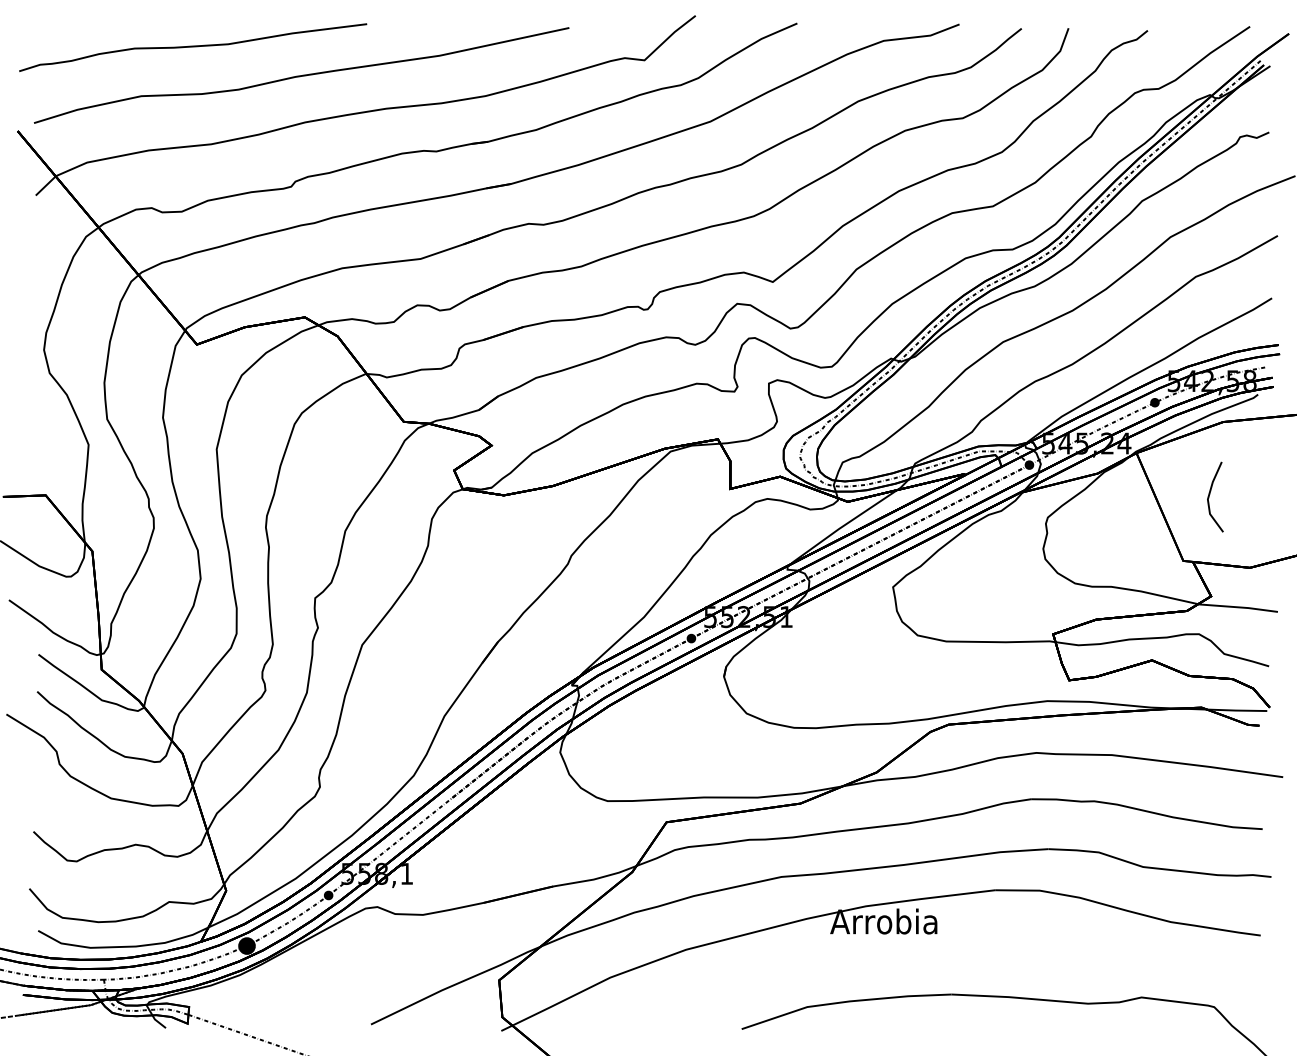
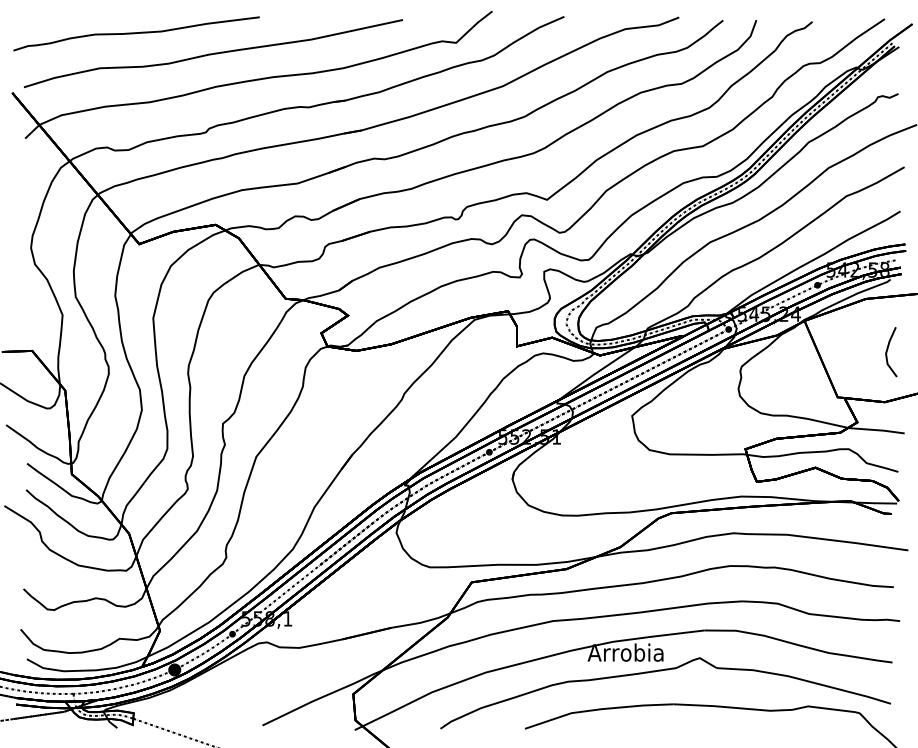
line: (1209, 497) -> (887, 352), moved
part: (935, 948) -> (662, 671), added

